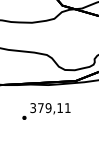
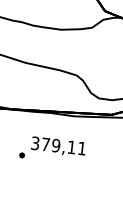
text: (46, 111) -> (52, 150), moved

